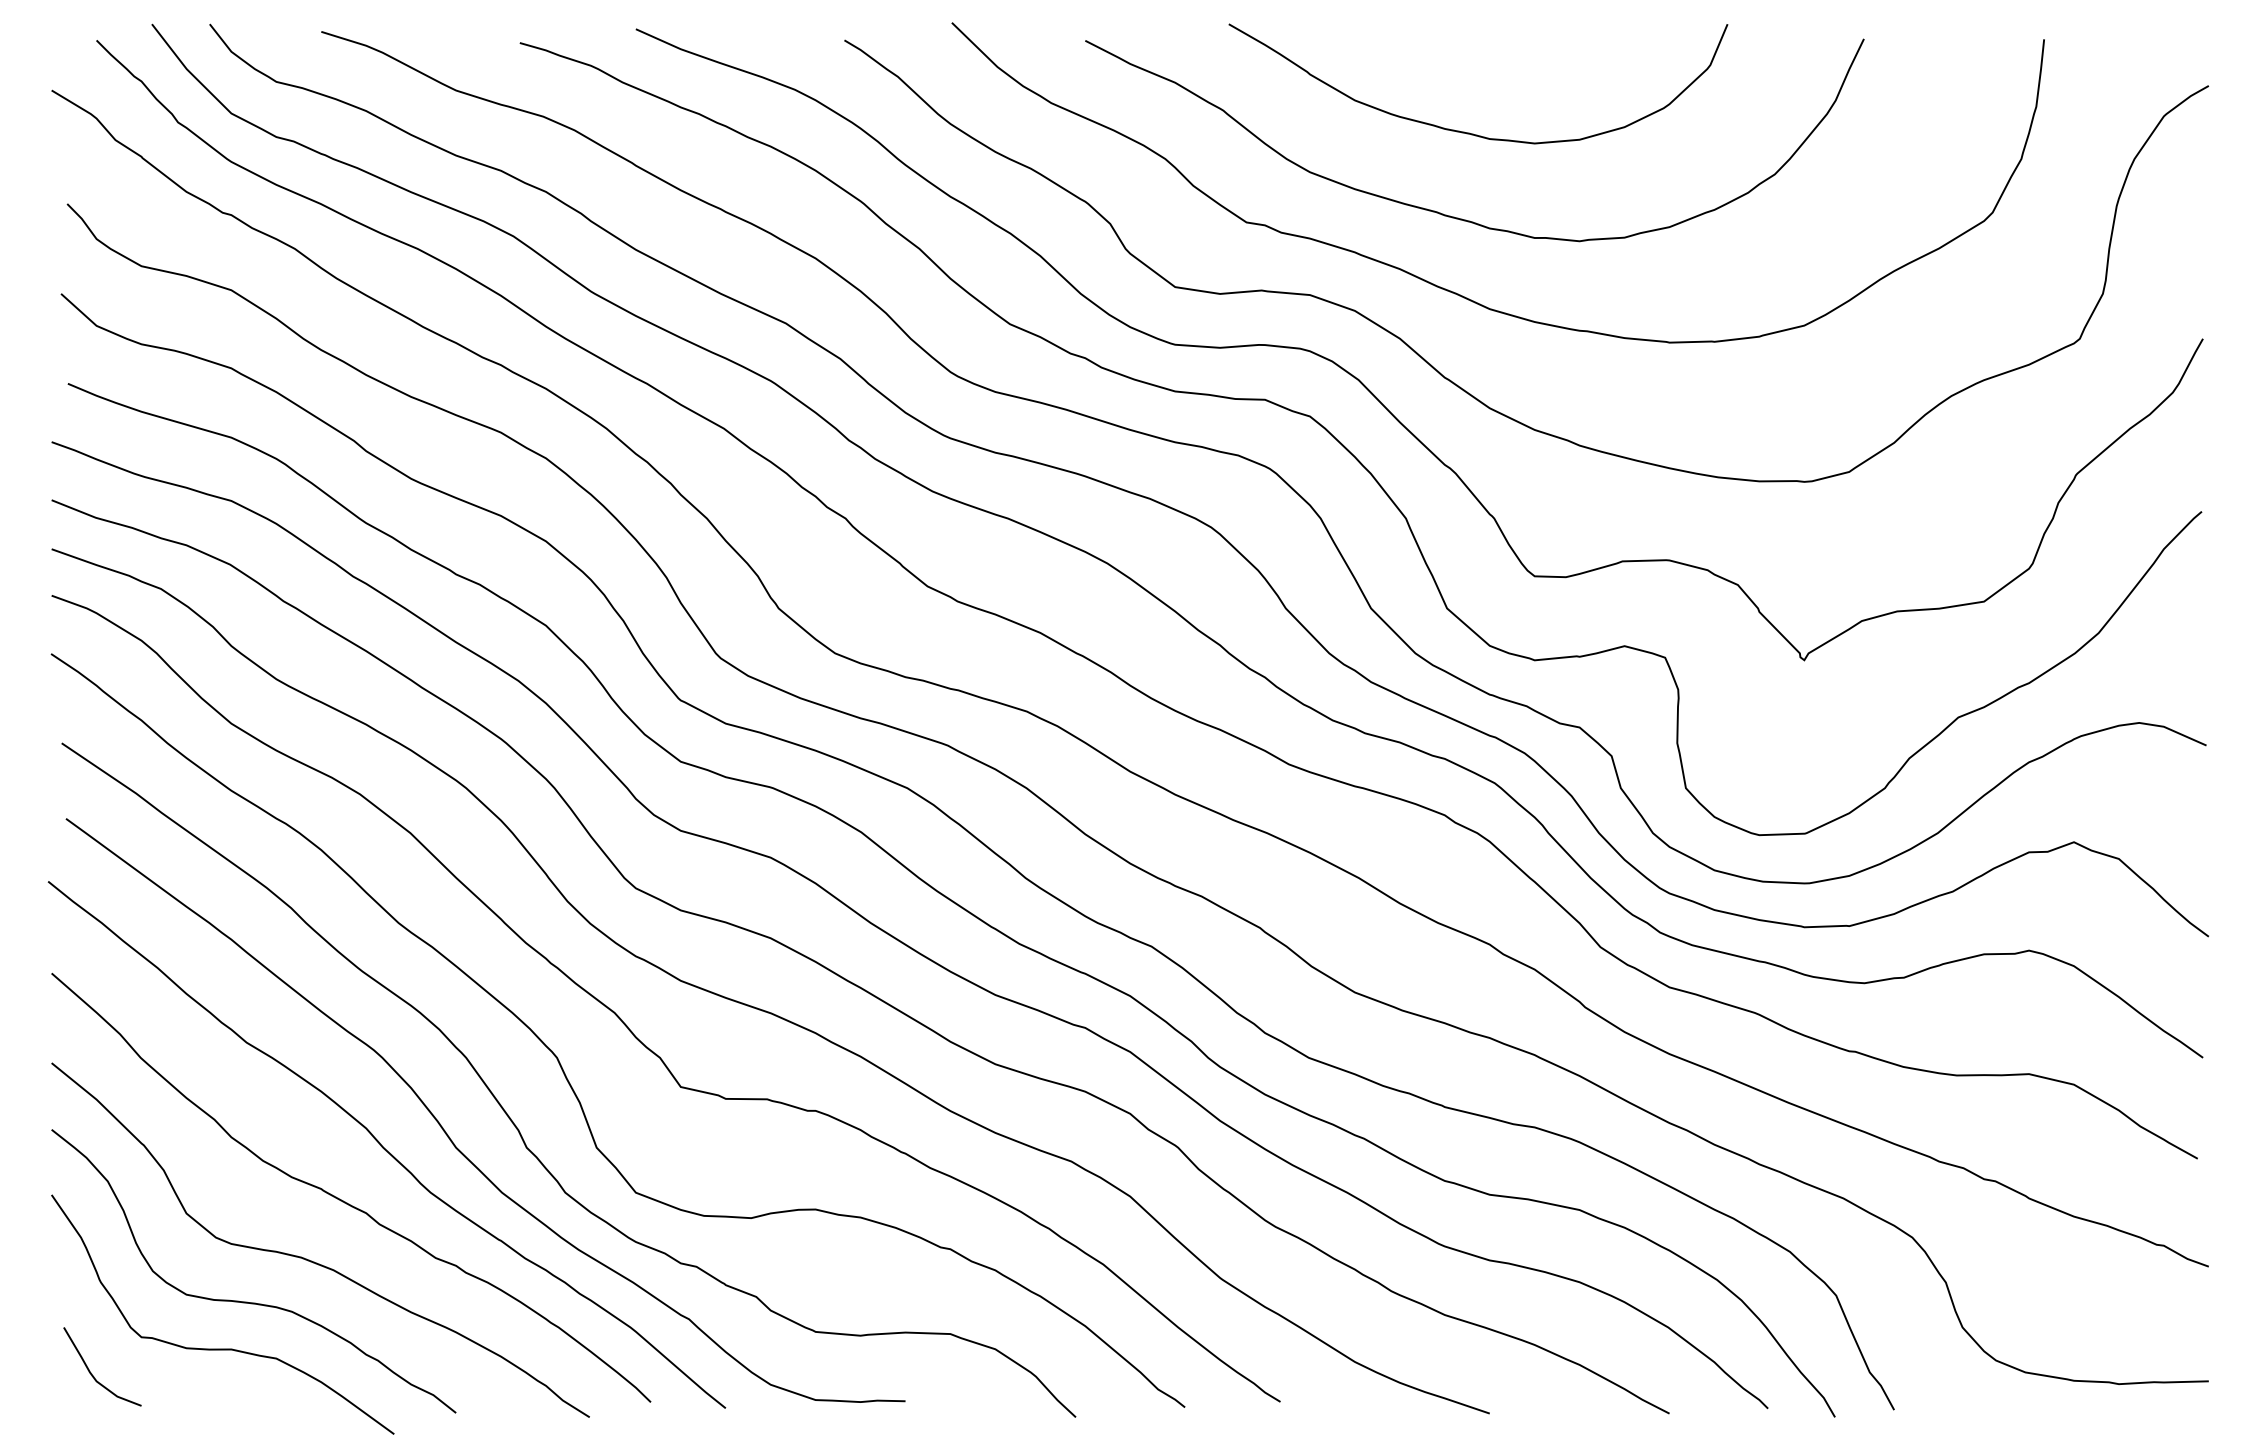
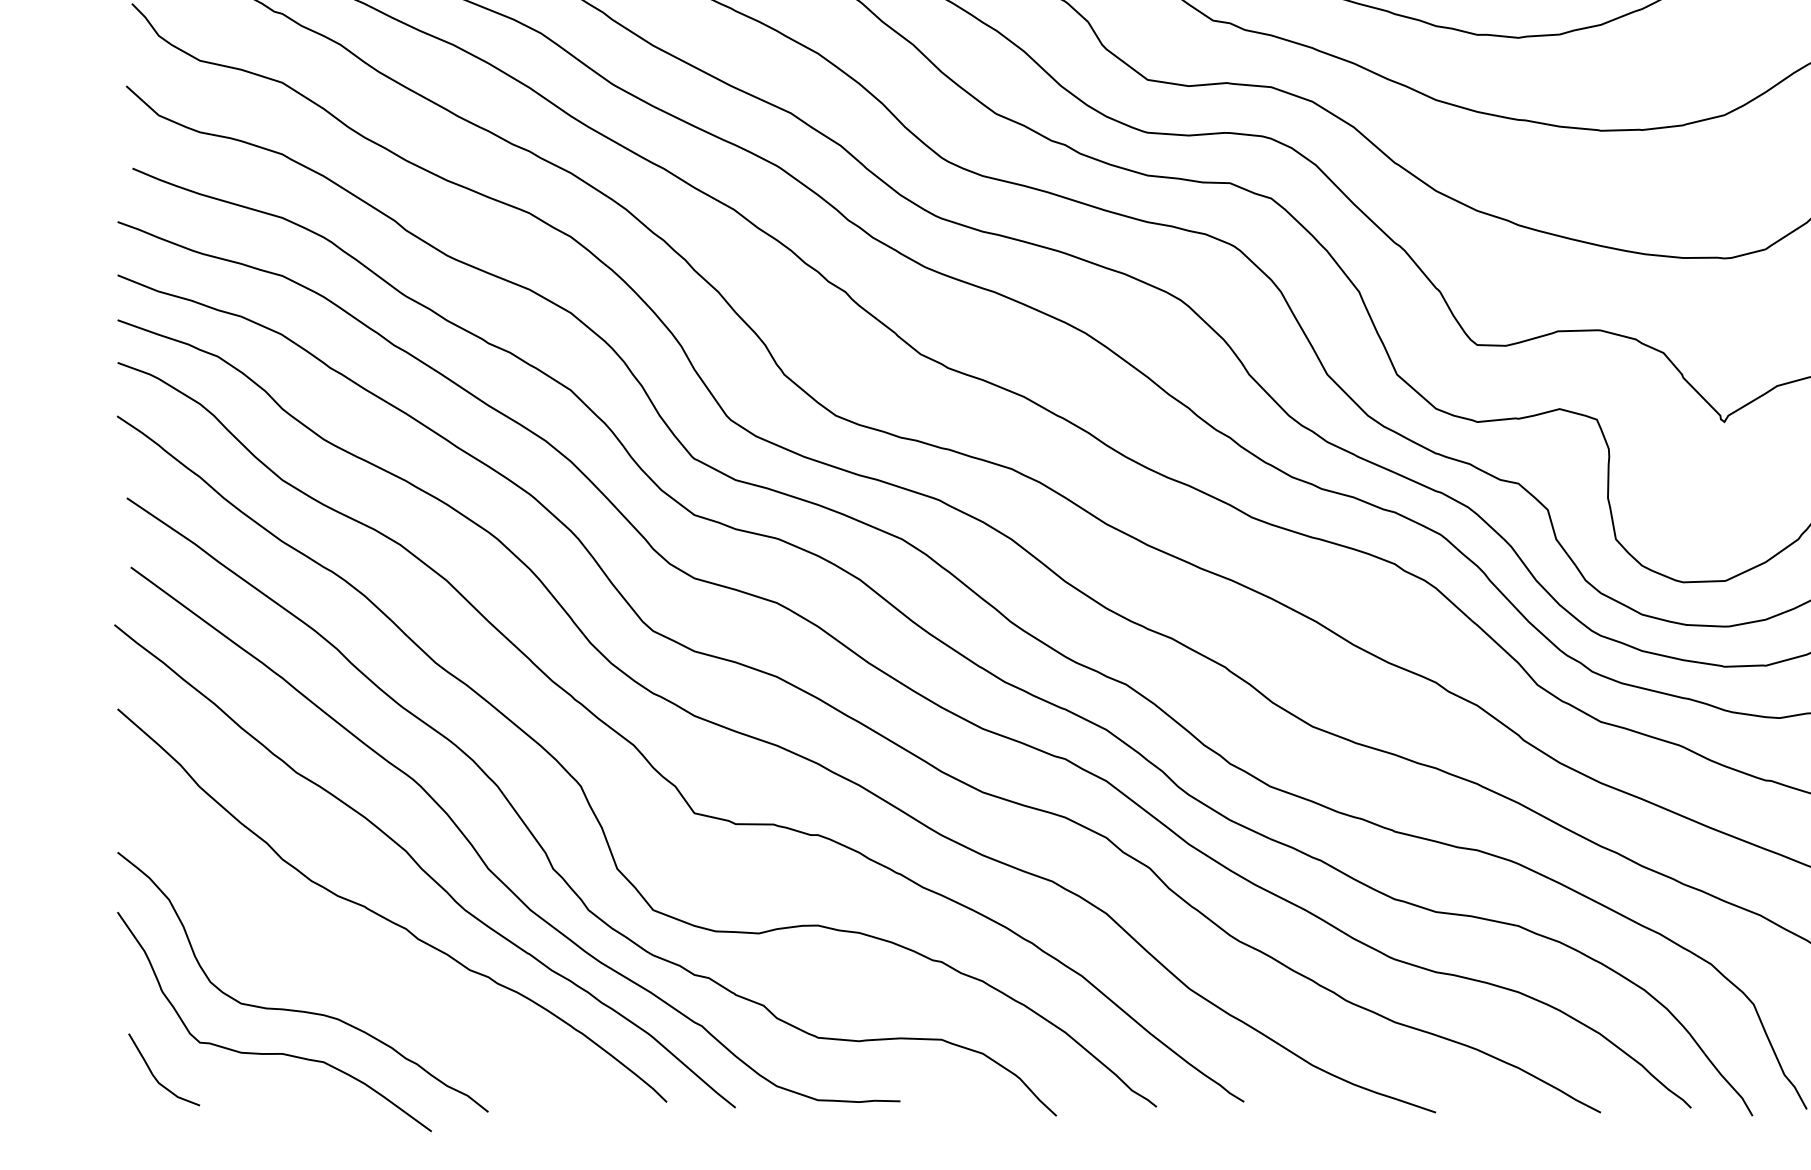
curve: (314, 1261) -> (358, 973), removed

